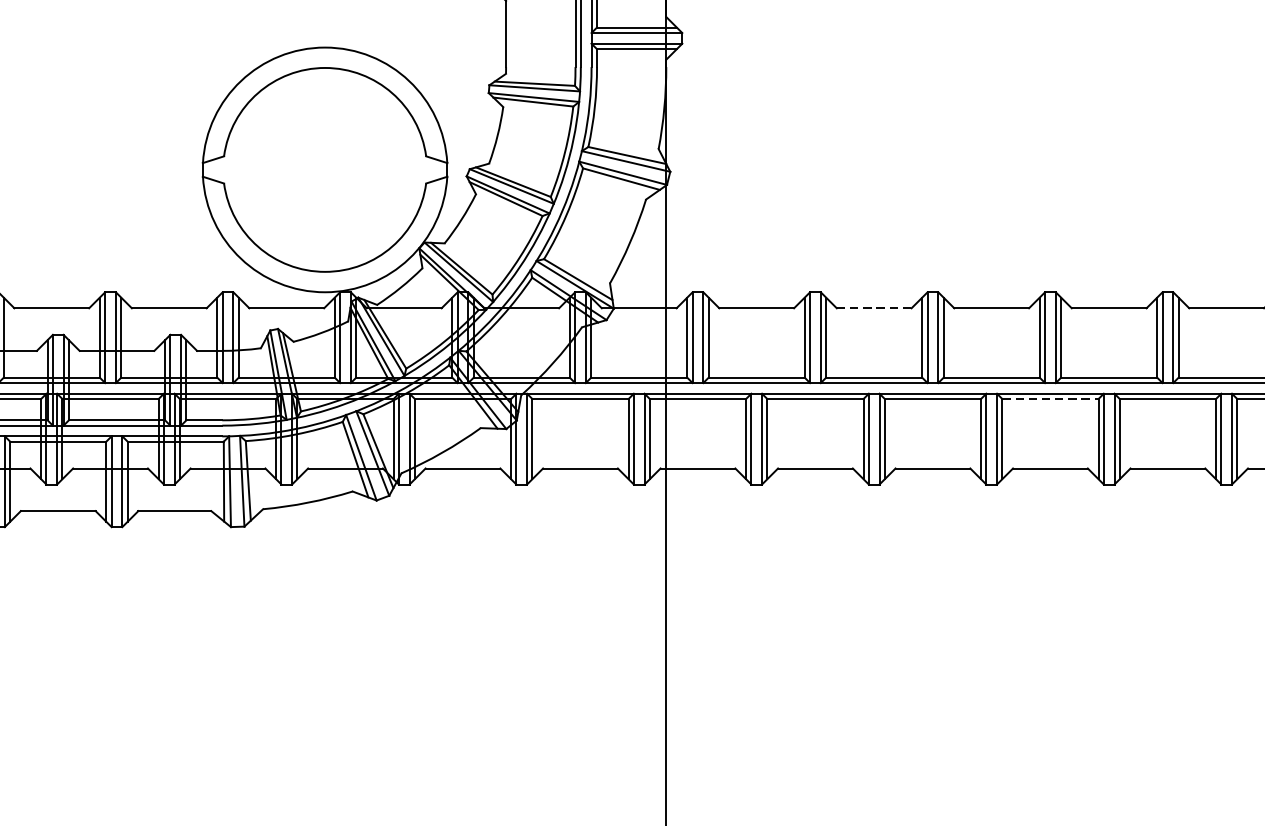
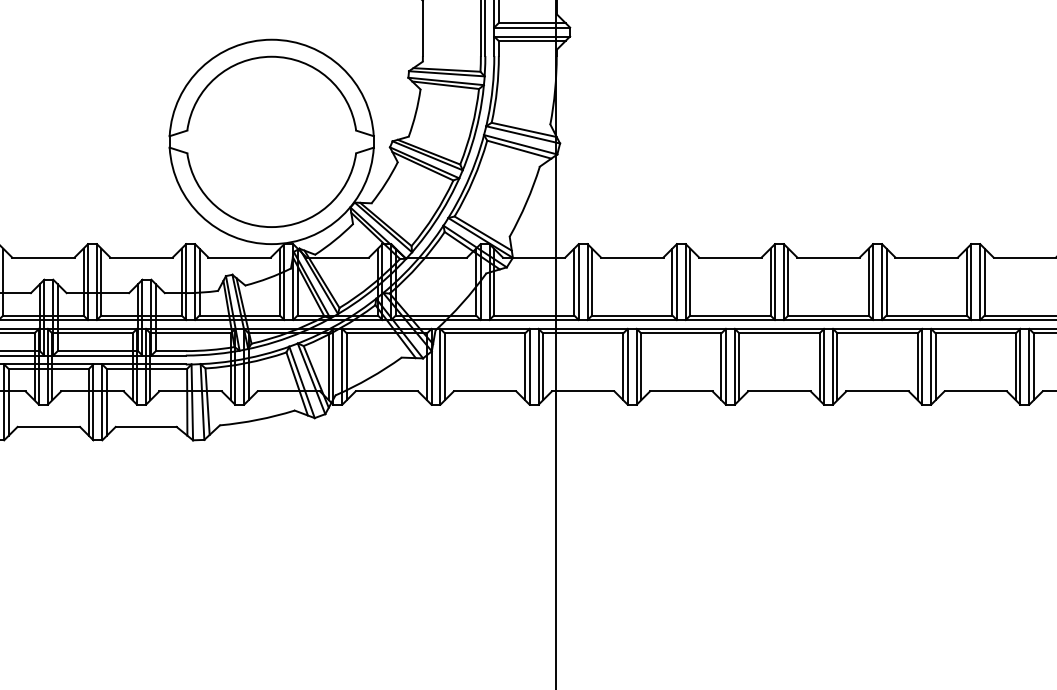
line: (874, 308) -> (730, 257), dashed -> solid
line: (1051, 399) -> (878, 333), dashed -> solid

